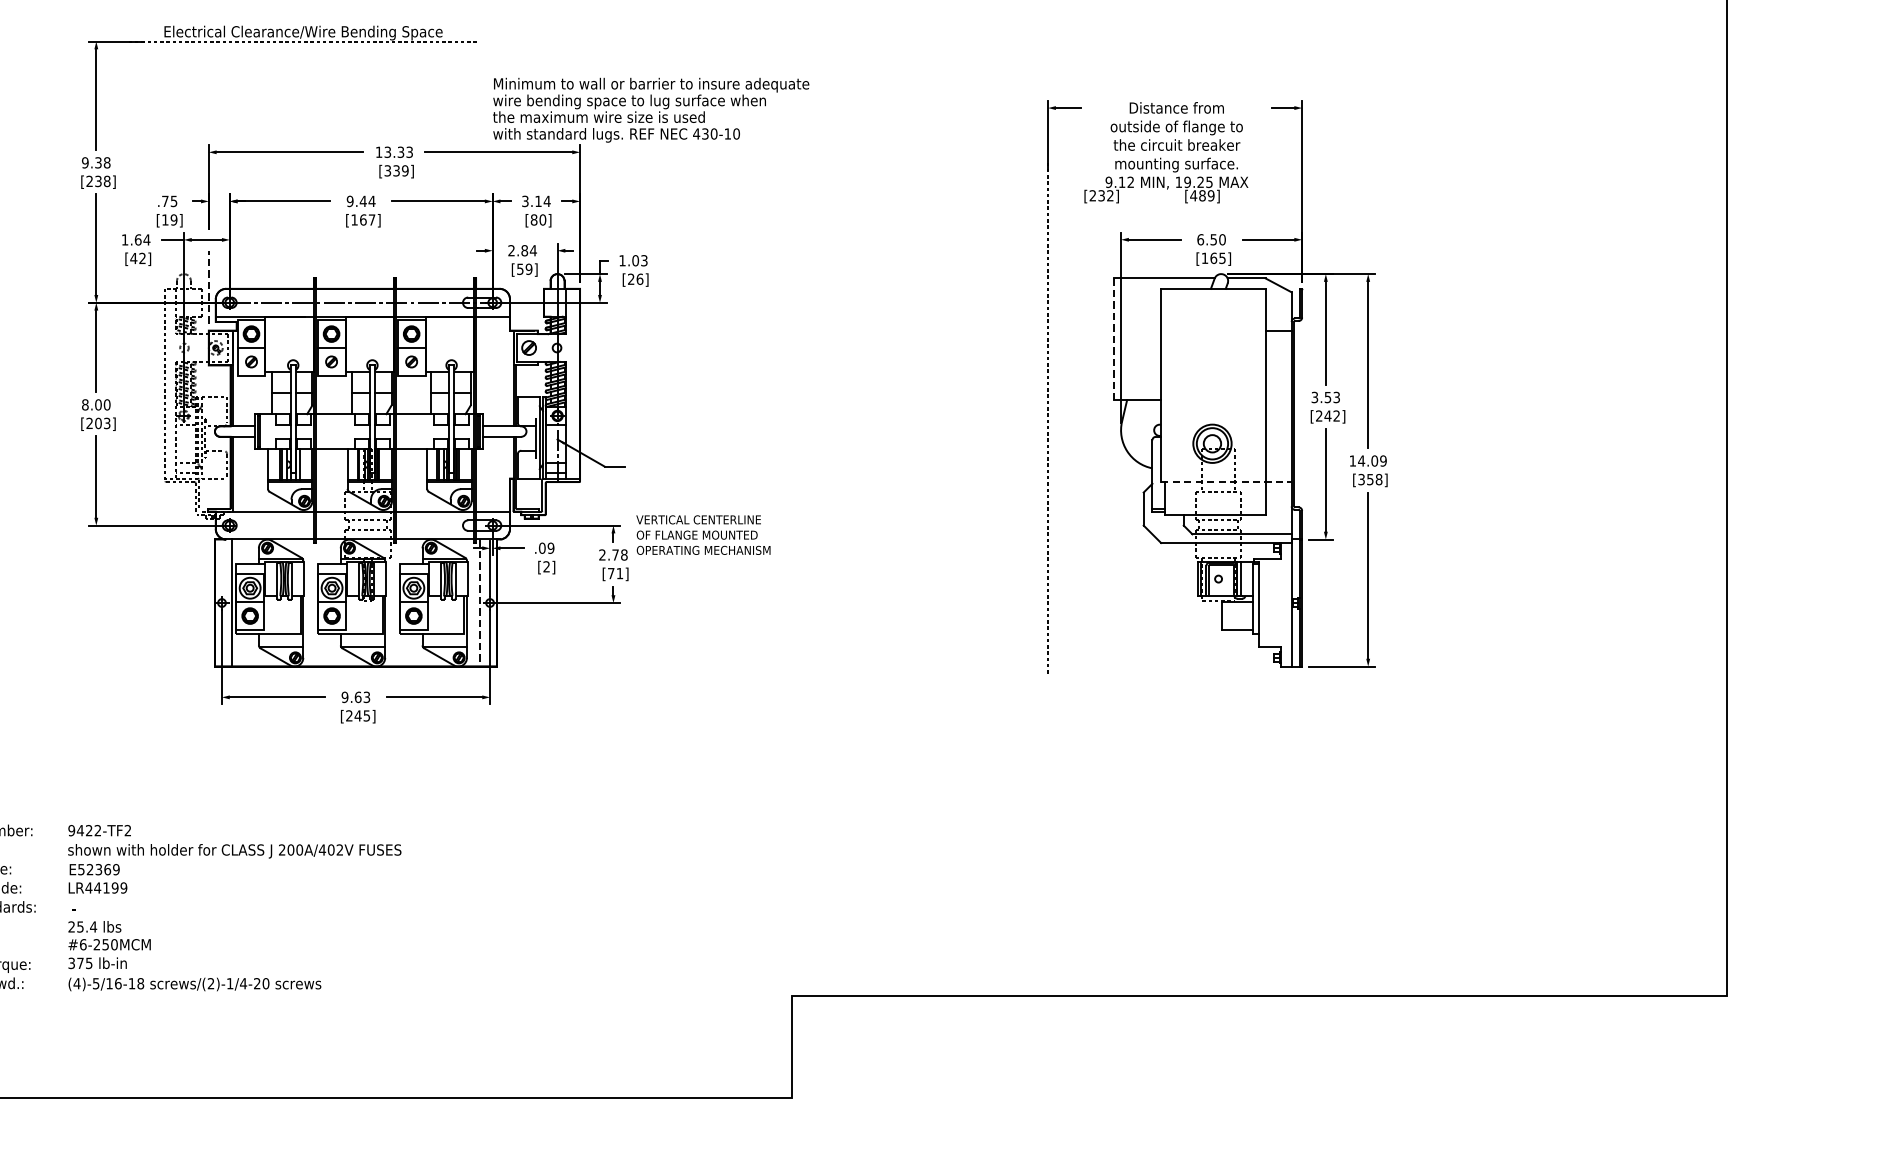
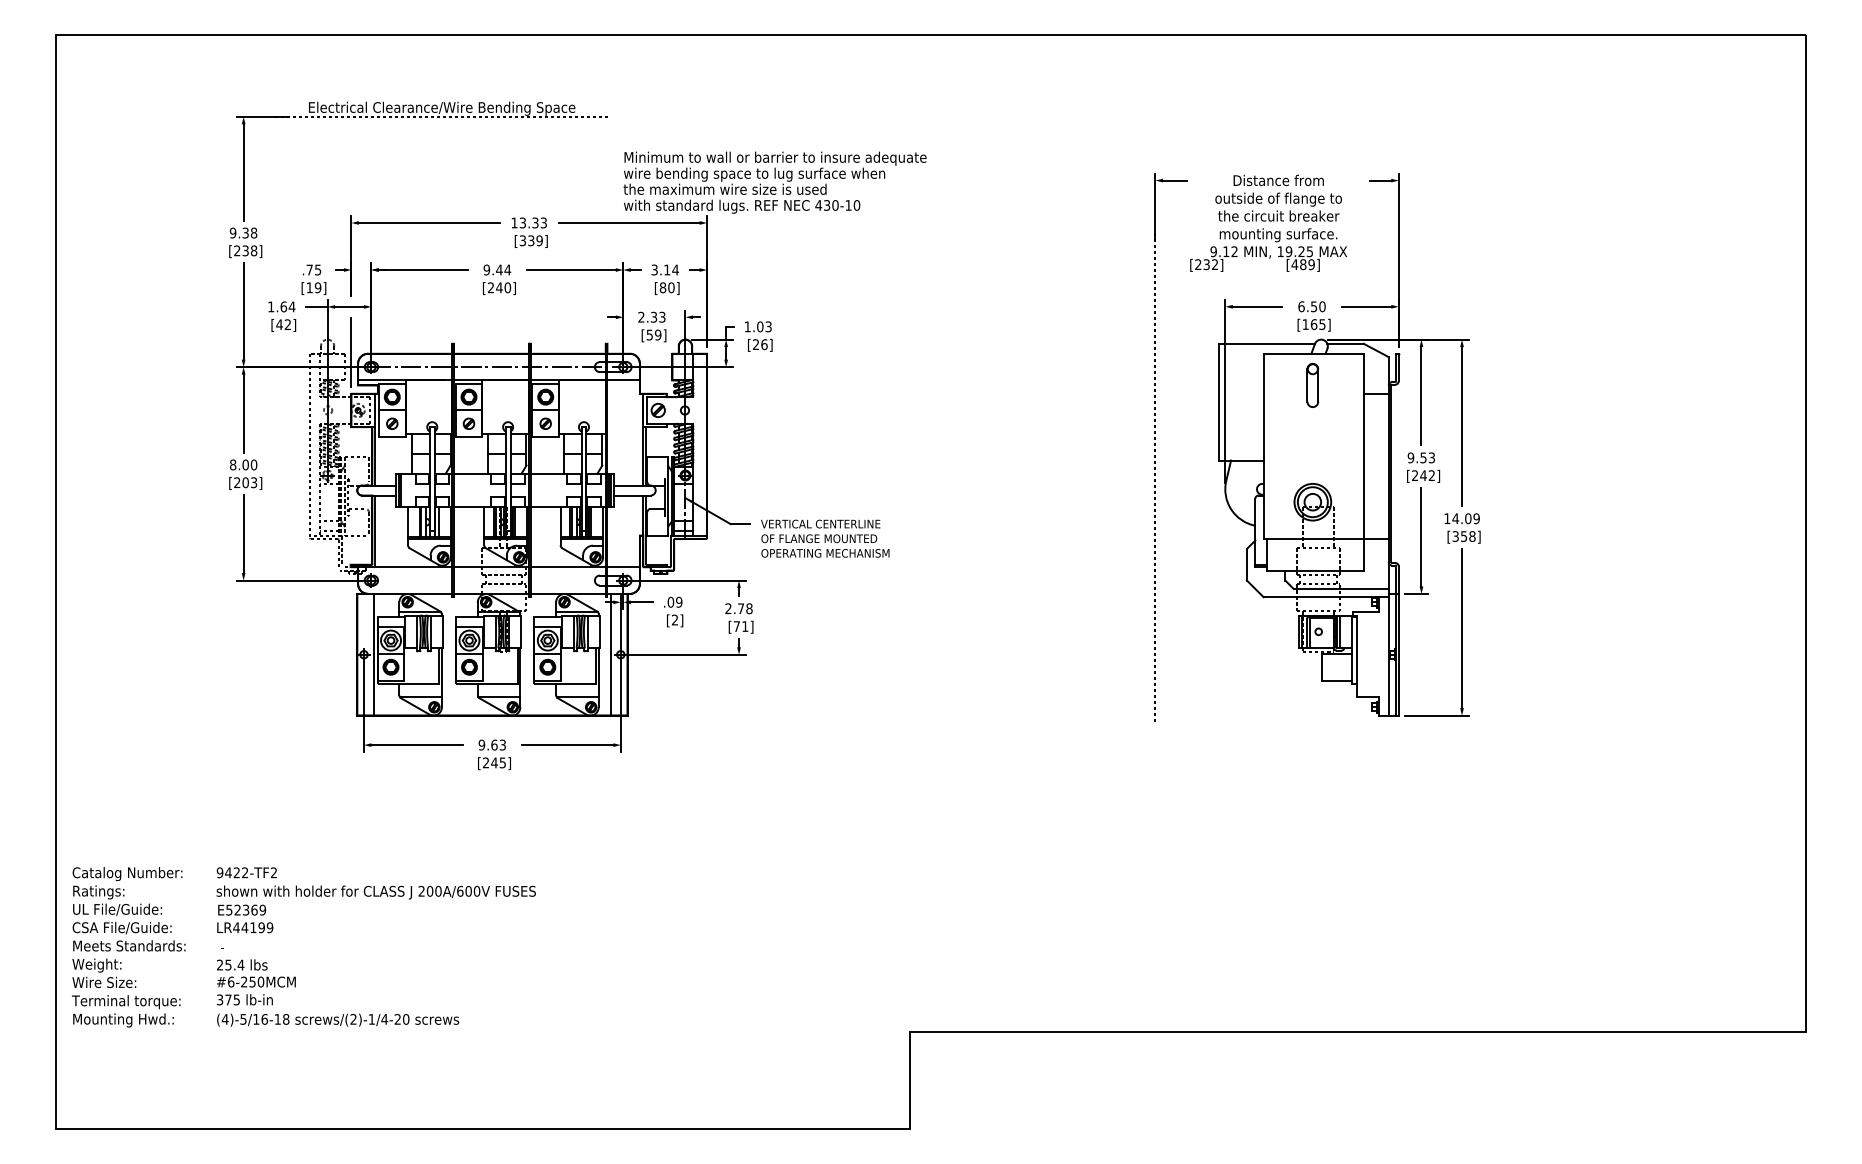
text: (363, 219) -> (499, 287), [167] -> [240]
text: (528, 249) -> (657, 316), 2.84 -> 2.33
line: (208, 287) -> (351, 352), dashed -> solid
part: (1212, 321) -> (1312, 385), added
line: (1113, 339) -> (1218, 402), dashed -> solid
text: (1314, 397) -> (1410, 457), 3.53 -> 9.53
line: (1226, 481) -> (1326, 538), dashed -> solid
text: (703, 534) -> (825, 538), moved
line: (479, 602) -> (610, 654), dashed -> solid
text: (331, 849) -> (468, 890), 200A/402V -> 200A/600V

